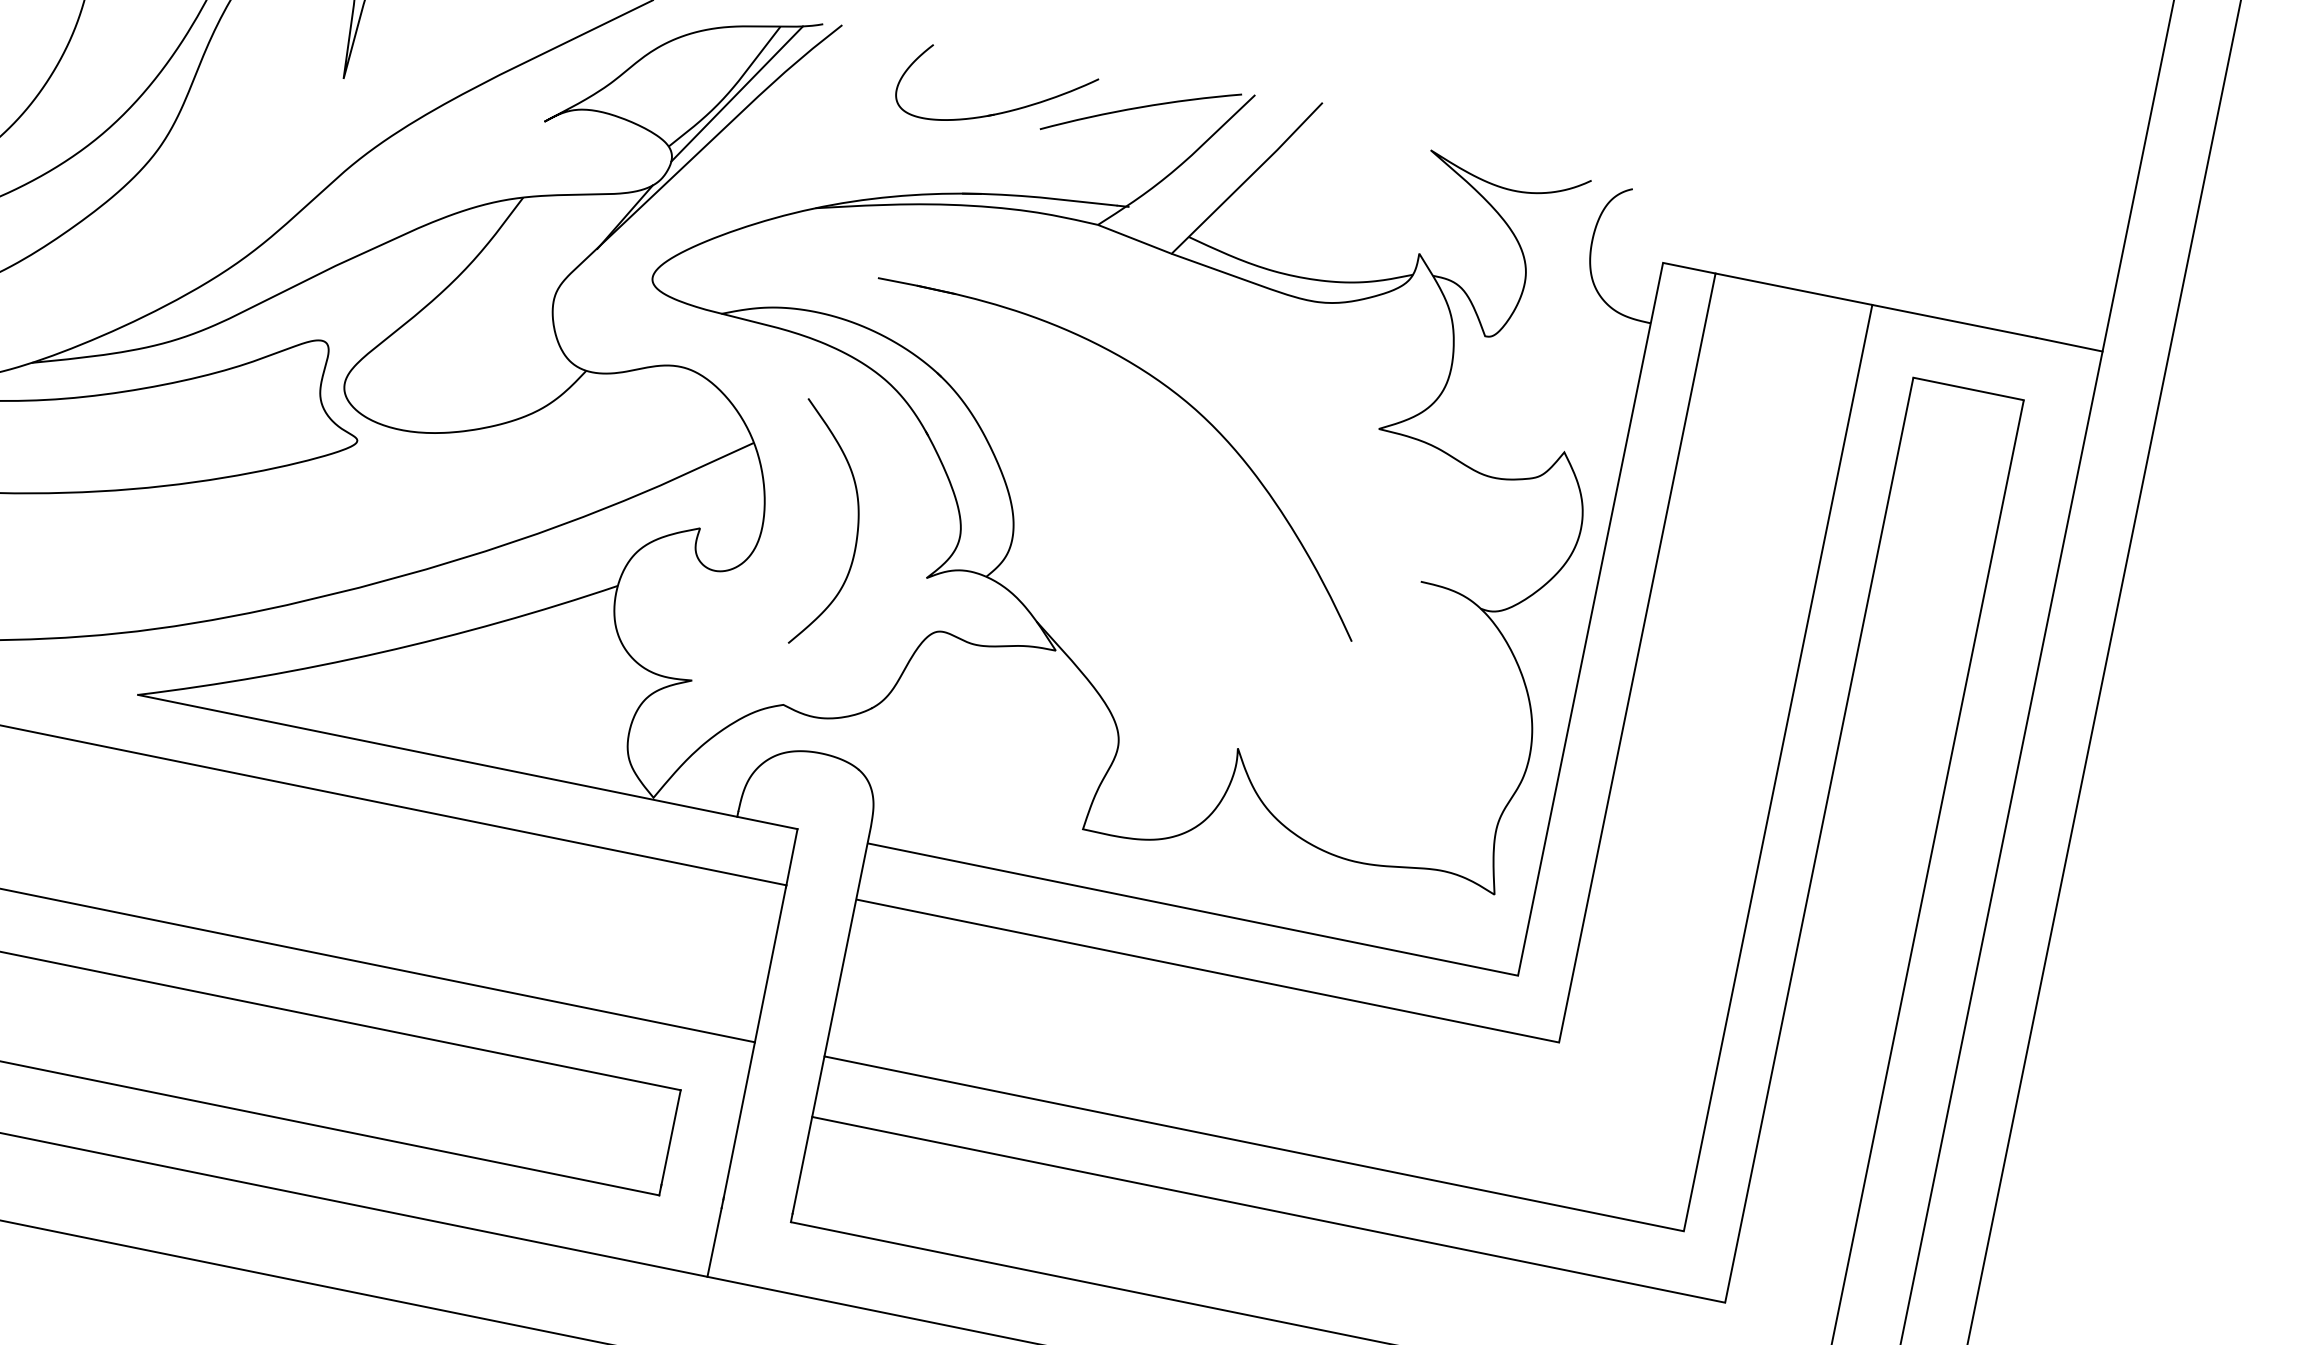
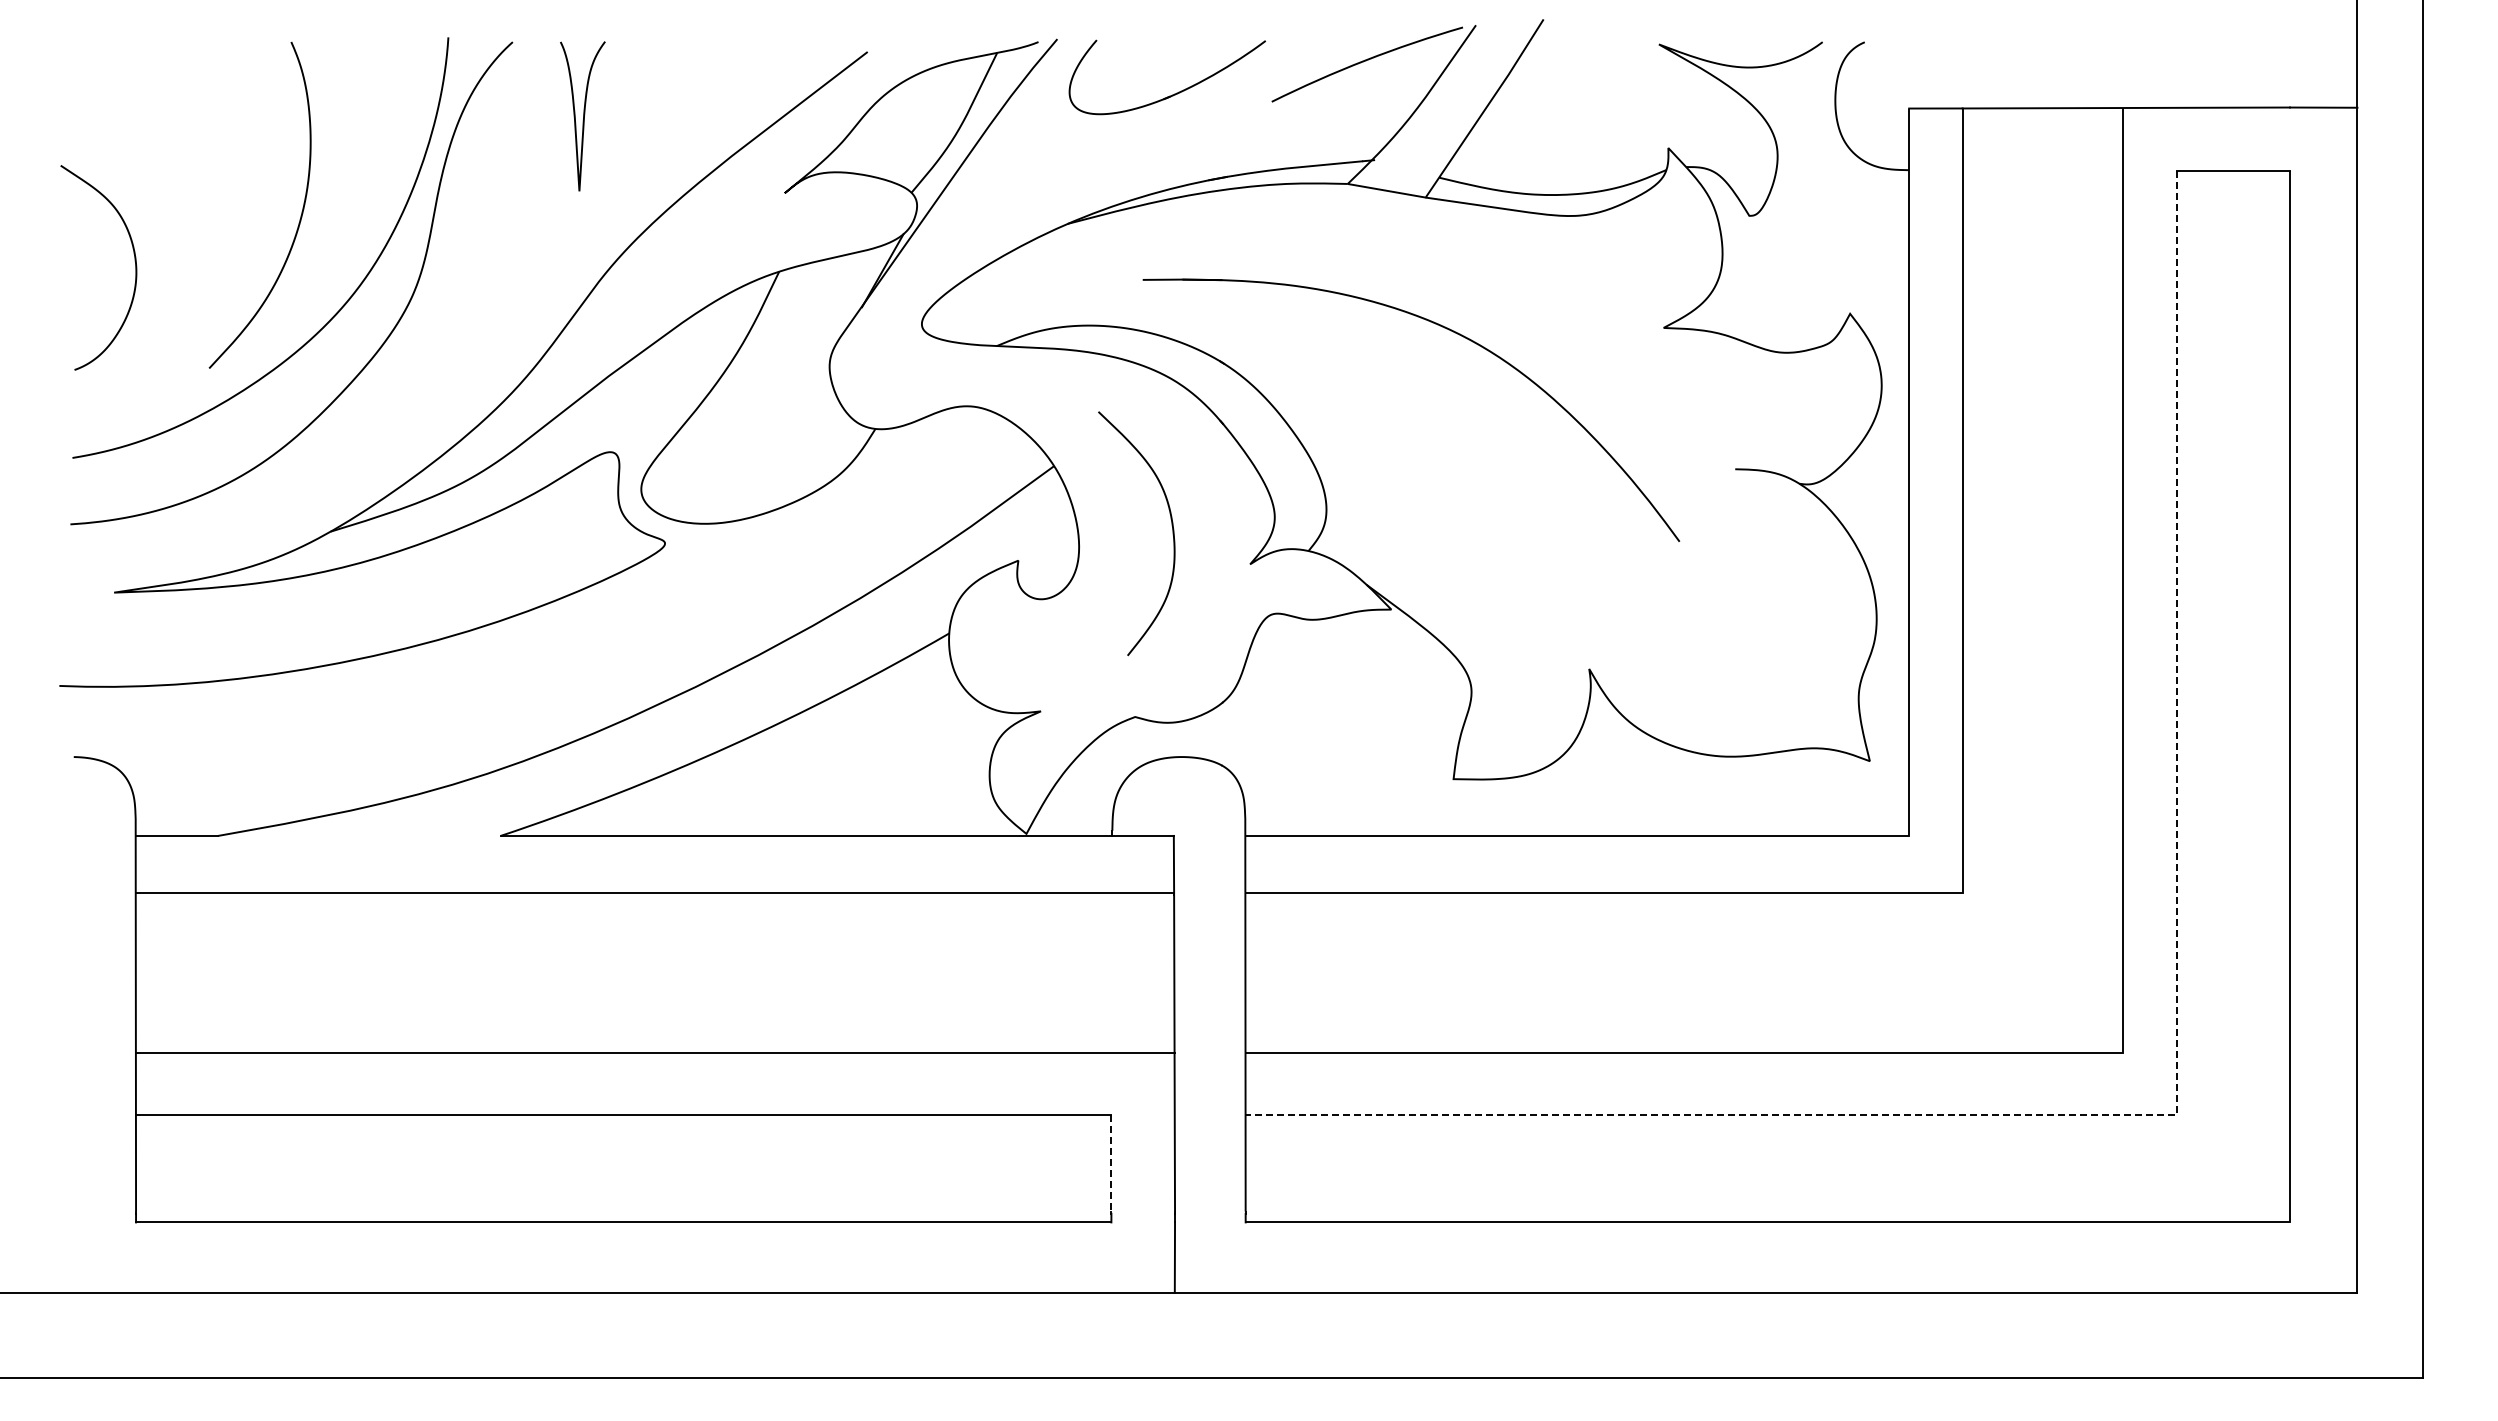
line: (737, 93) -> (968, 127), removed
part: (999, 112) -> (1174, 93), moved
line: (671, 1137) -> (1111, 1163), solid -> dashed
line: (1726, 1298) -> (2177, 1110), solid -> dashed

